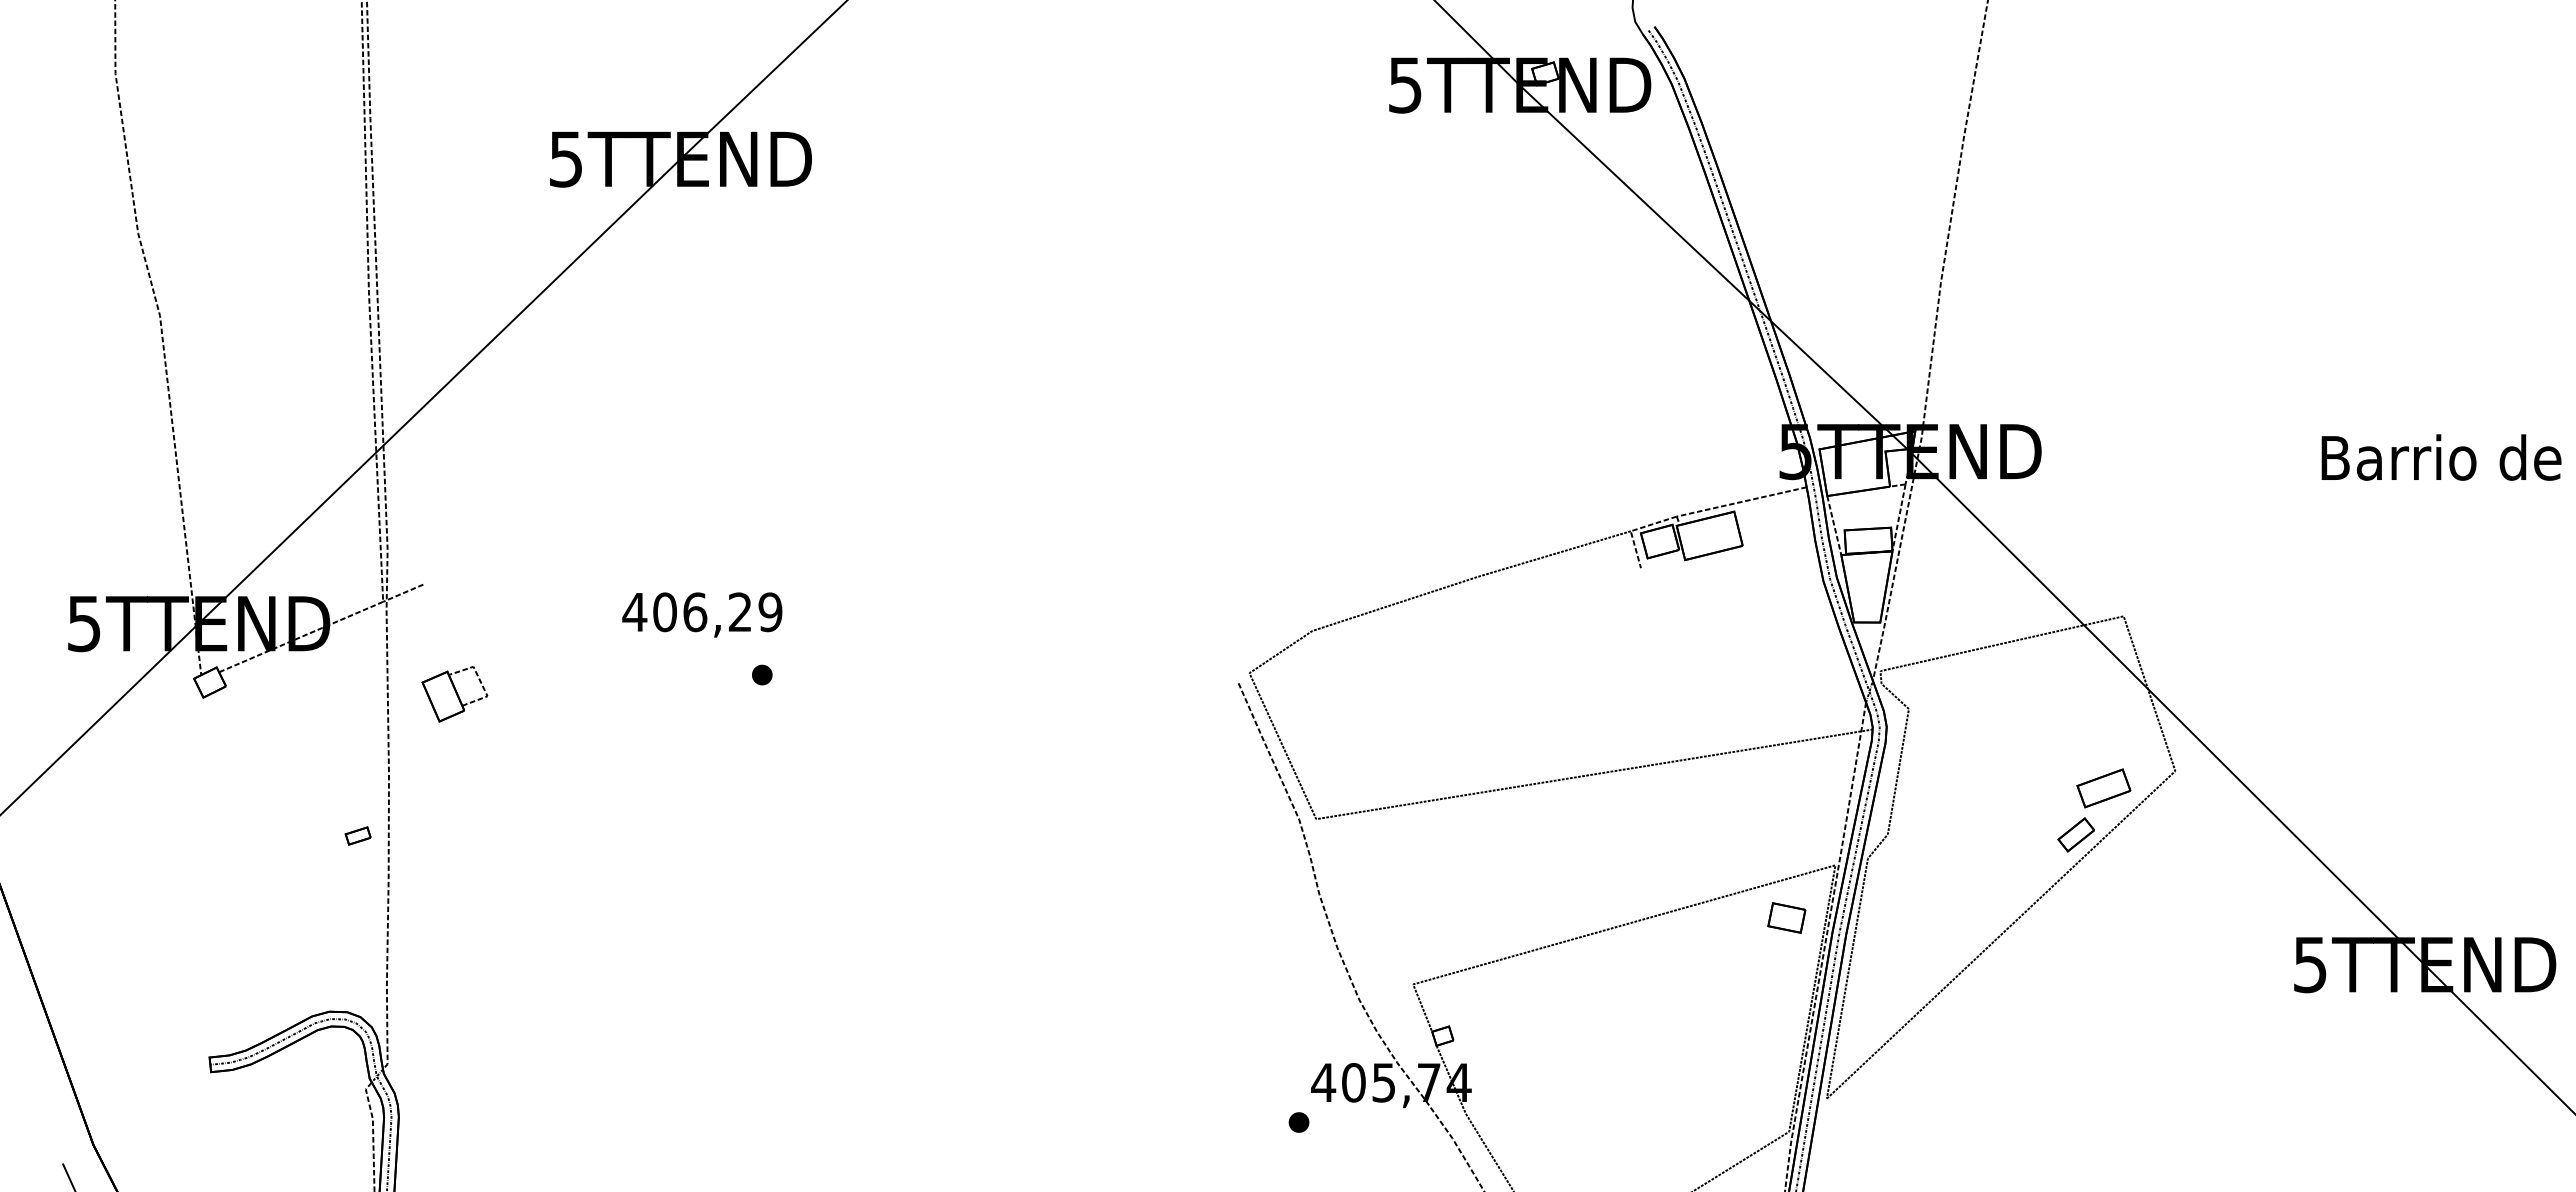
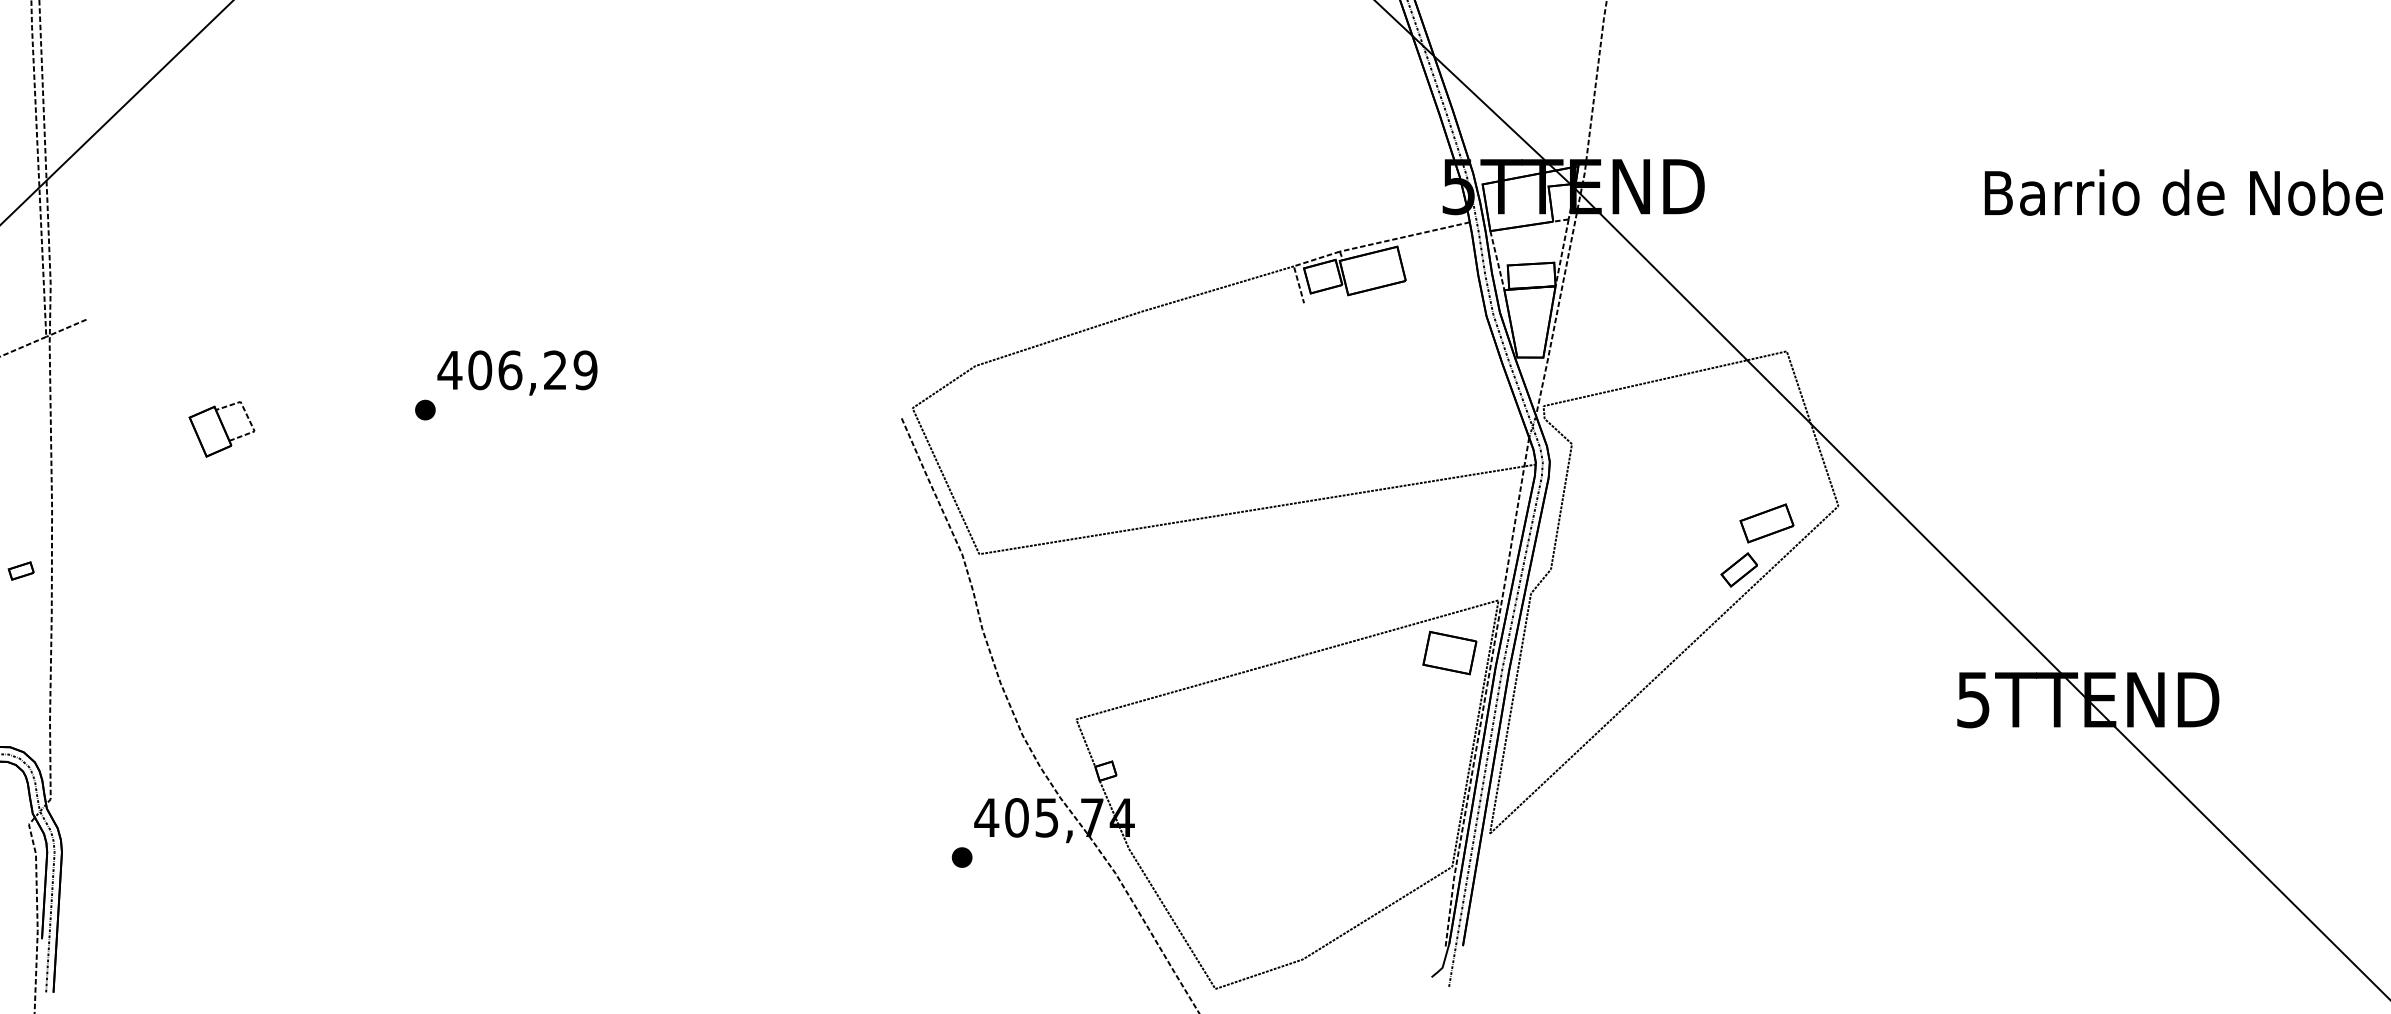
text: (702, 614) -> (517, 372), moved
part: (454, 694) -> (221, 429), moved
part: (1786, 917) -> (1449, 652), size x1.43

